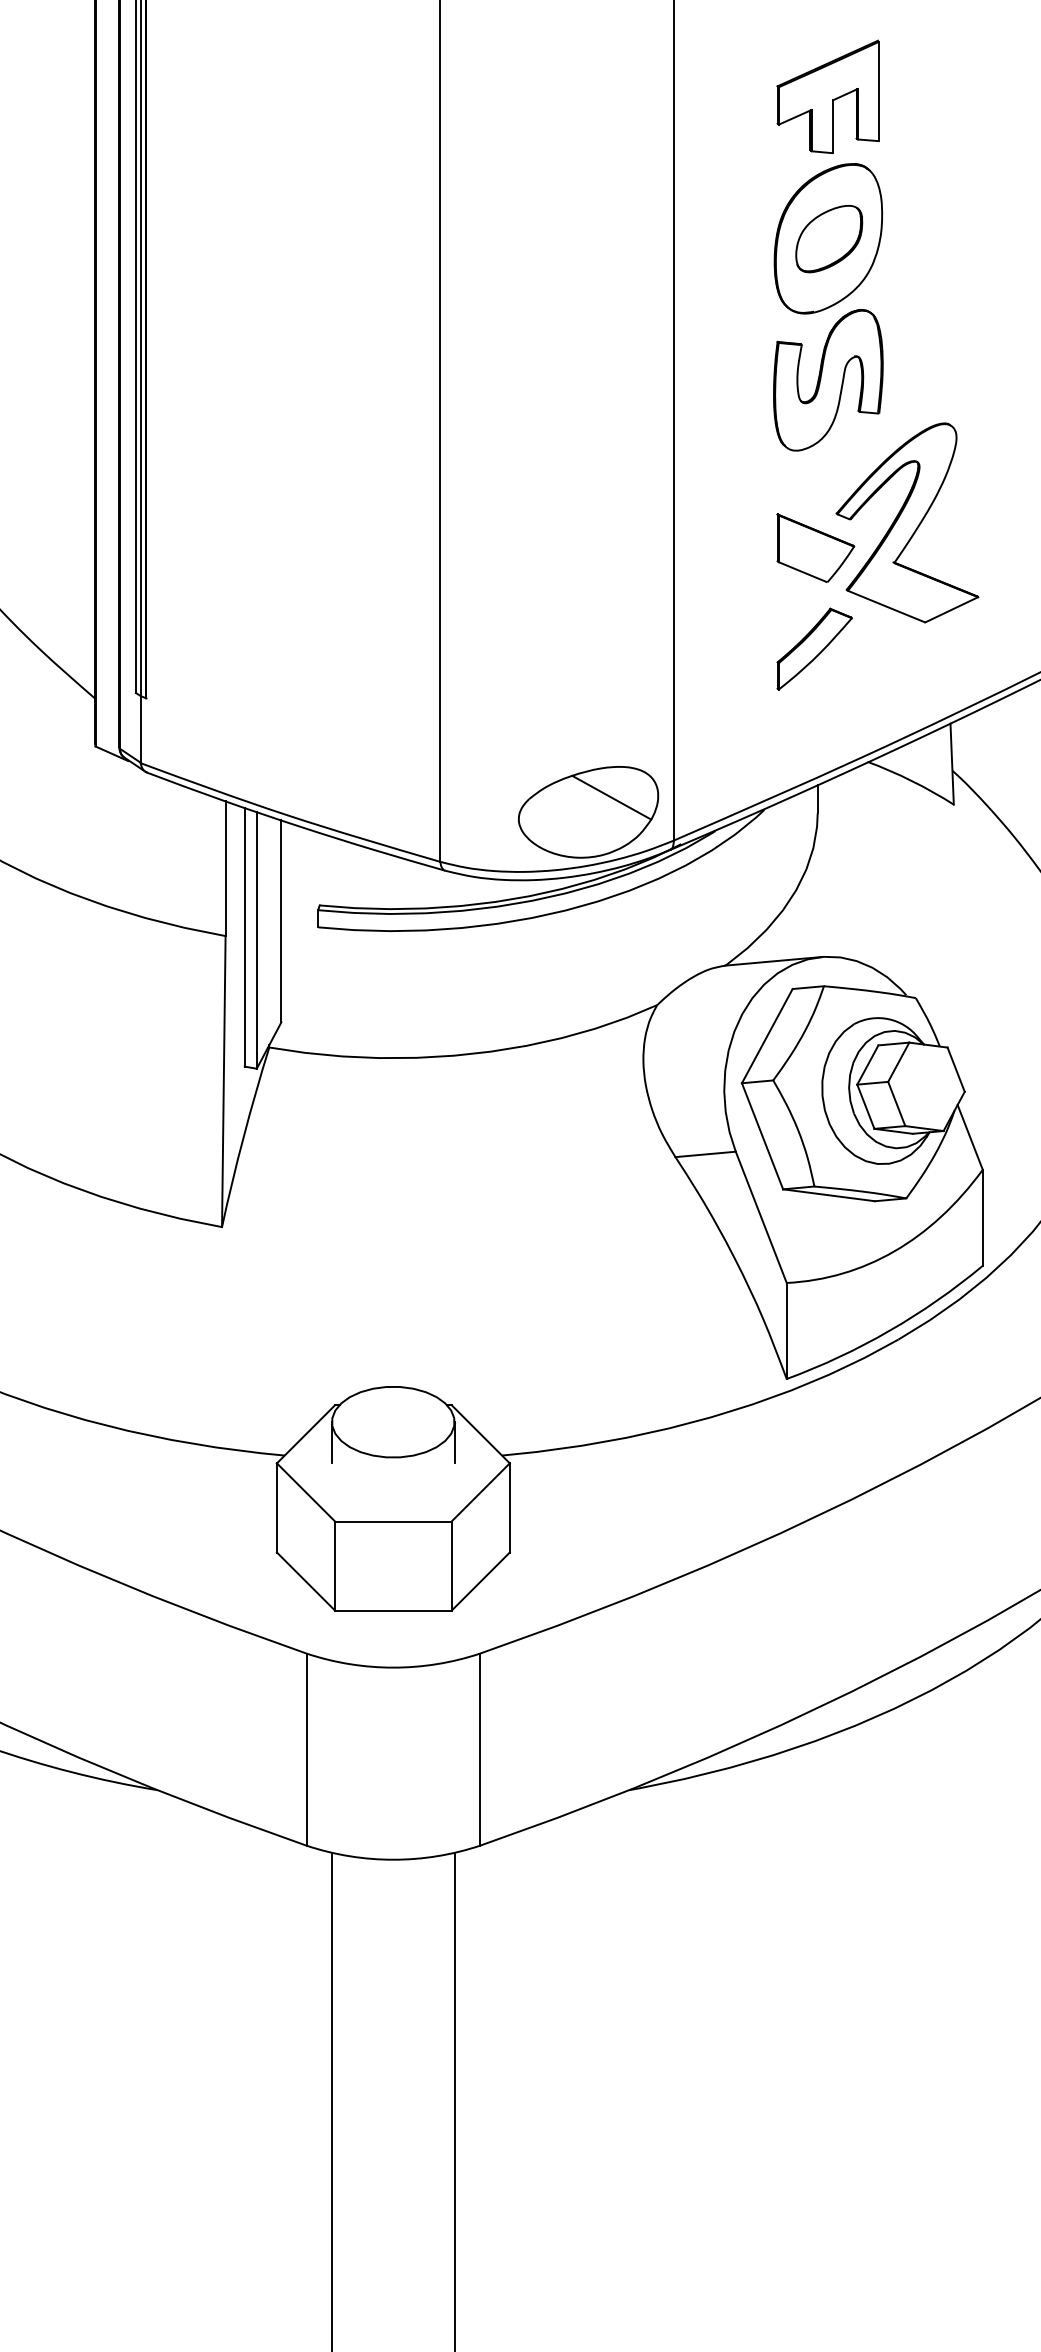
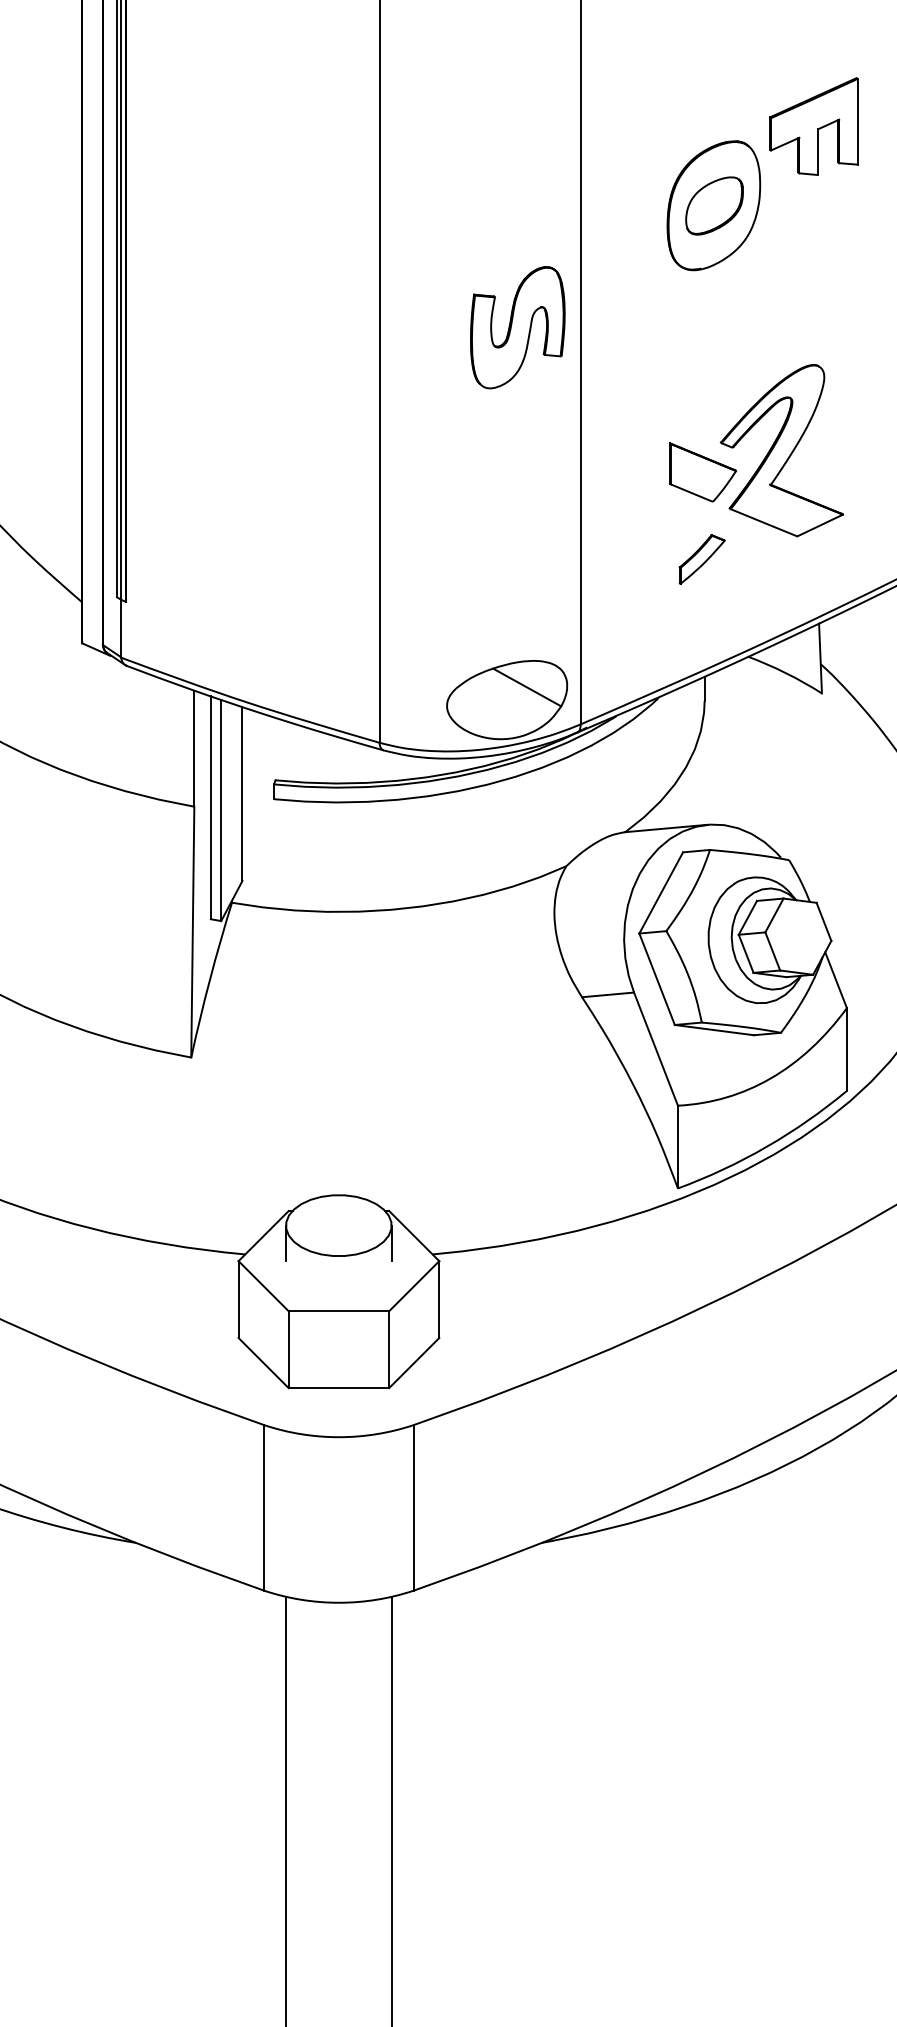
part: (827, 96) -> (813, 126), moved
part: (827, 380) -> (517, 327), moved
part: (815, 649) -> (702, 559), size x0.7

